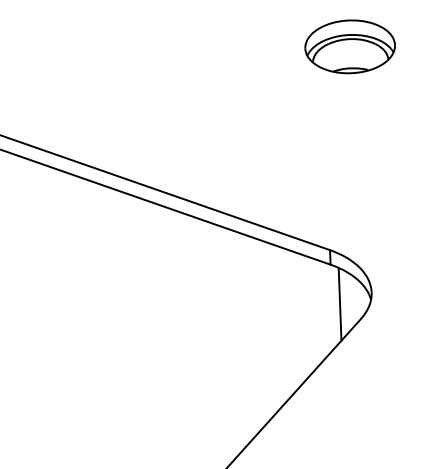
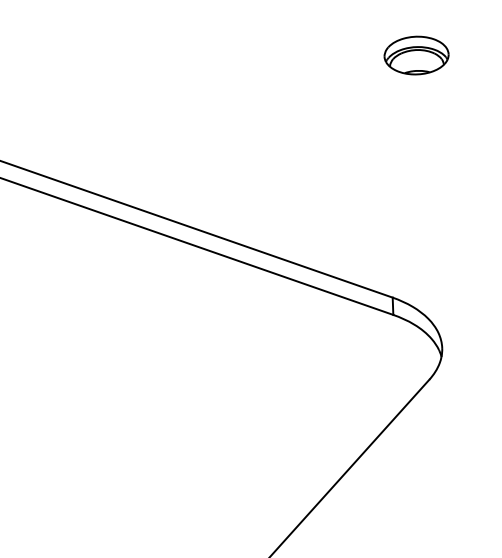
part: (350, 46) -> (416, 55), size x0.6
line: (339, 303) -> (404, 361), removed

